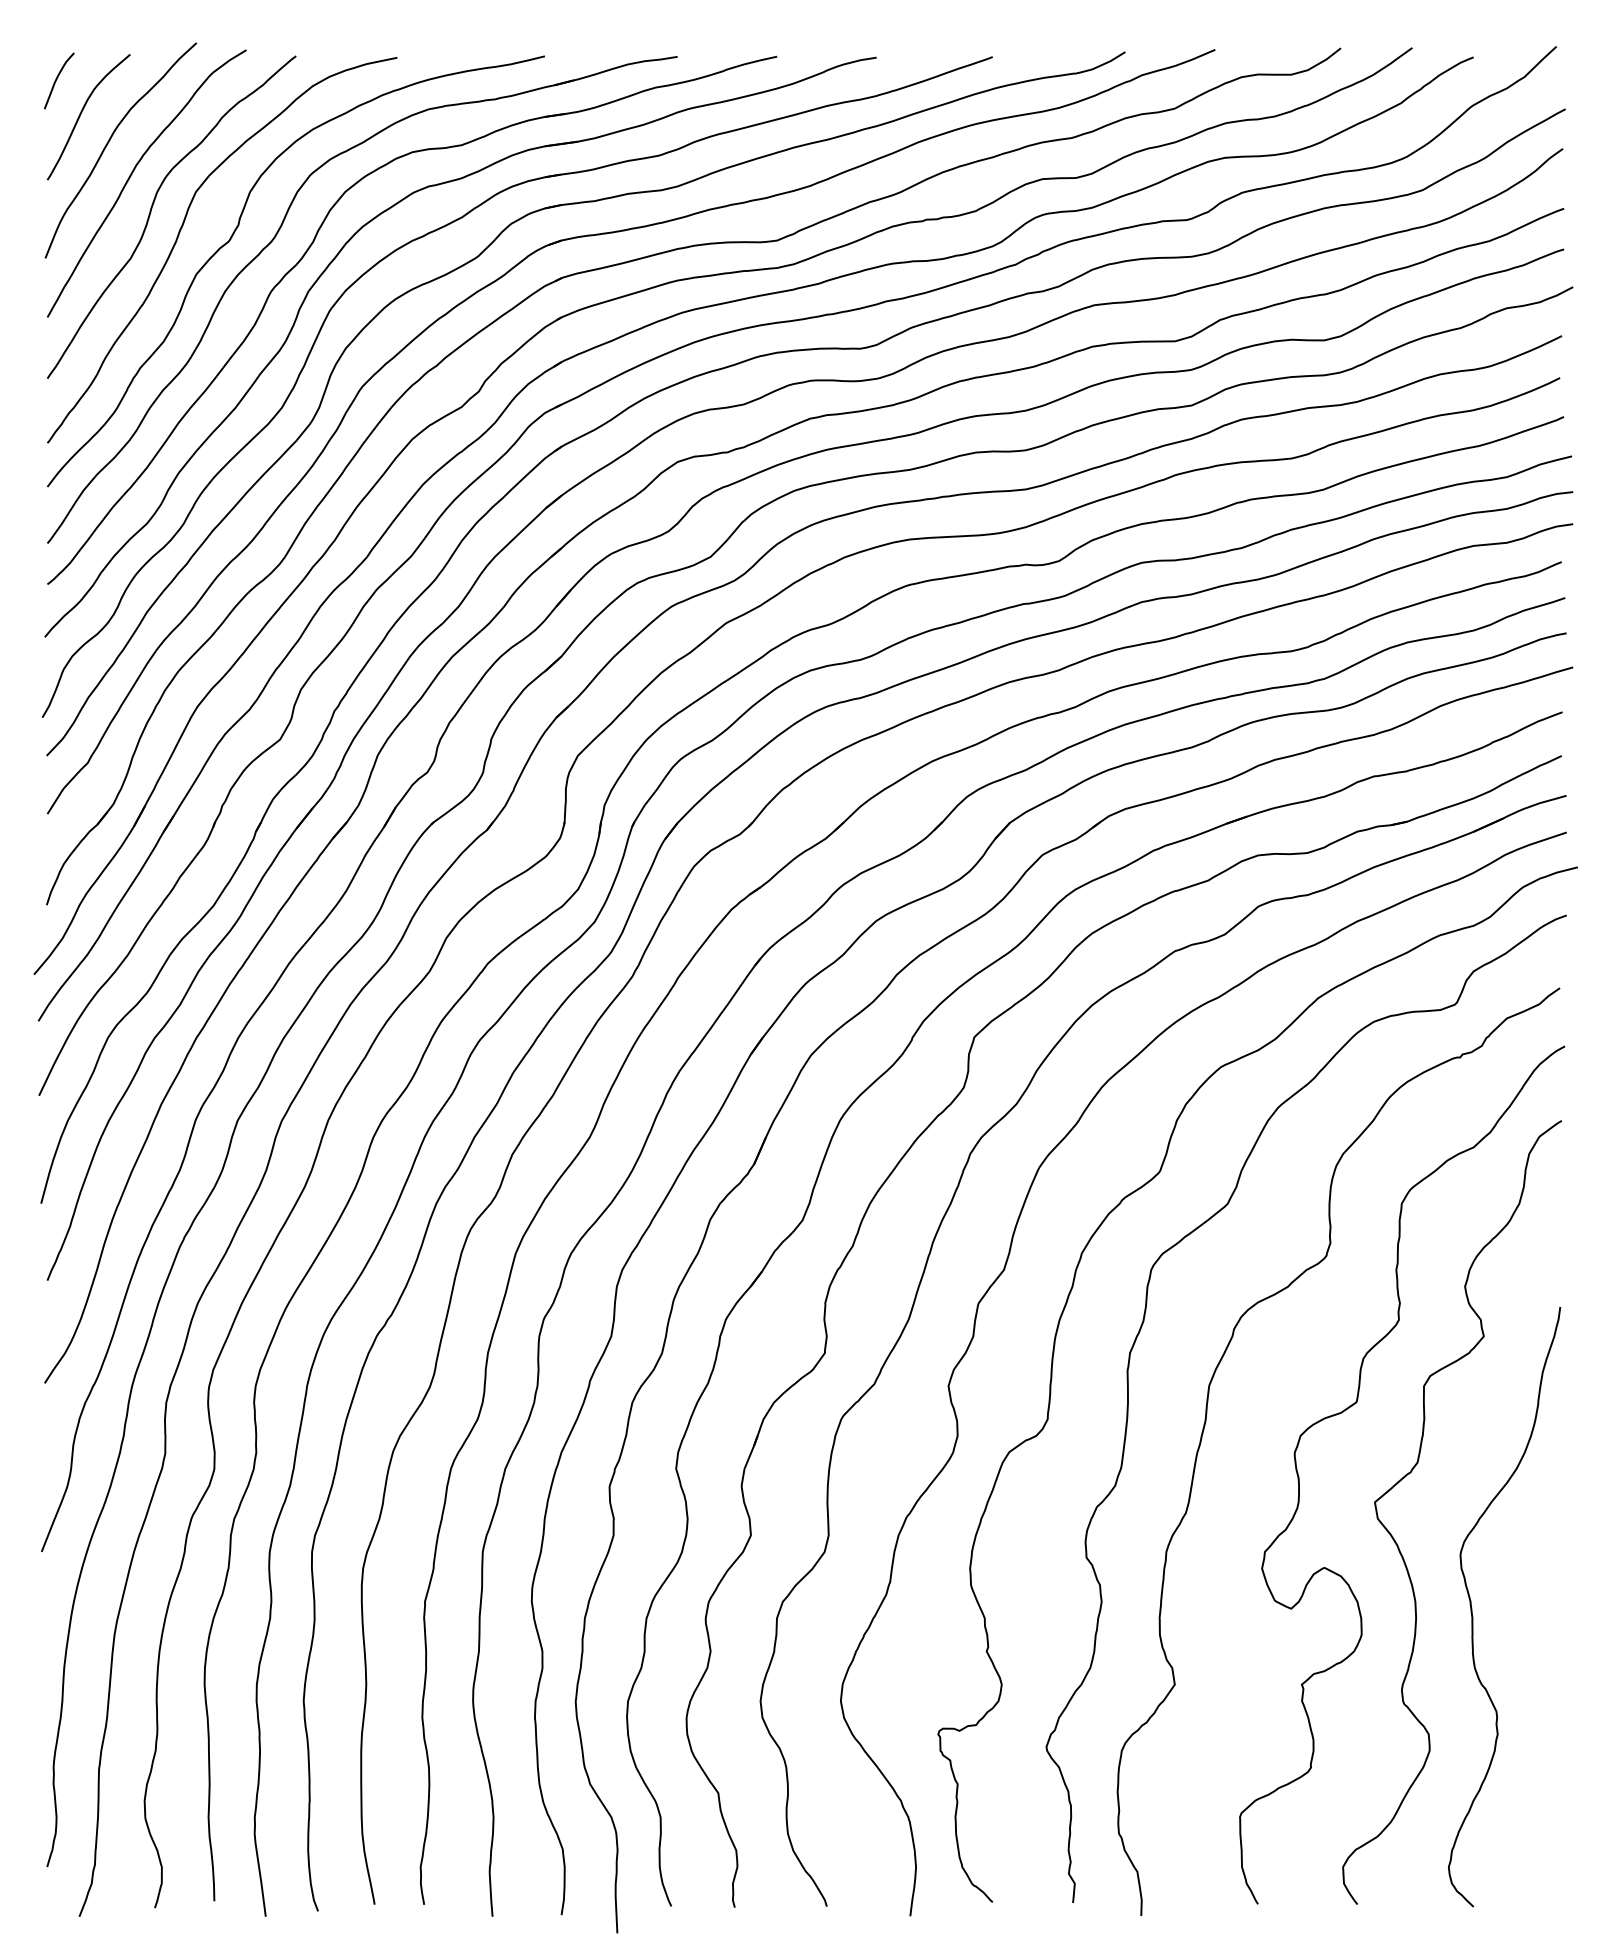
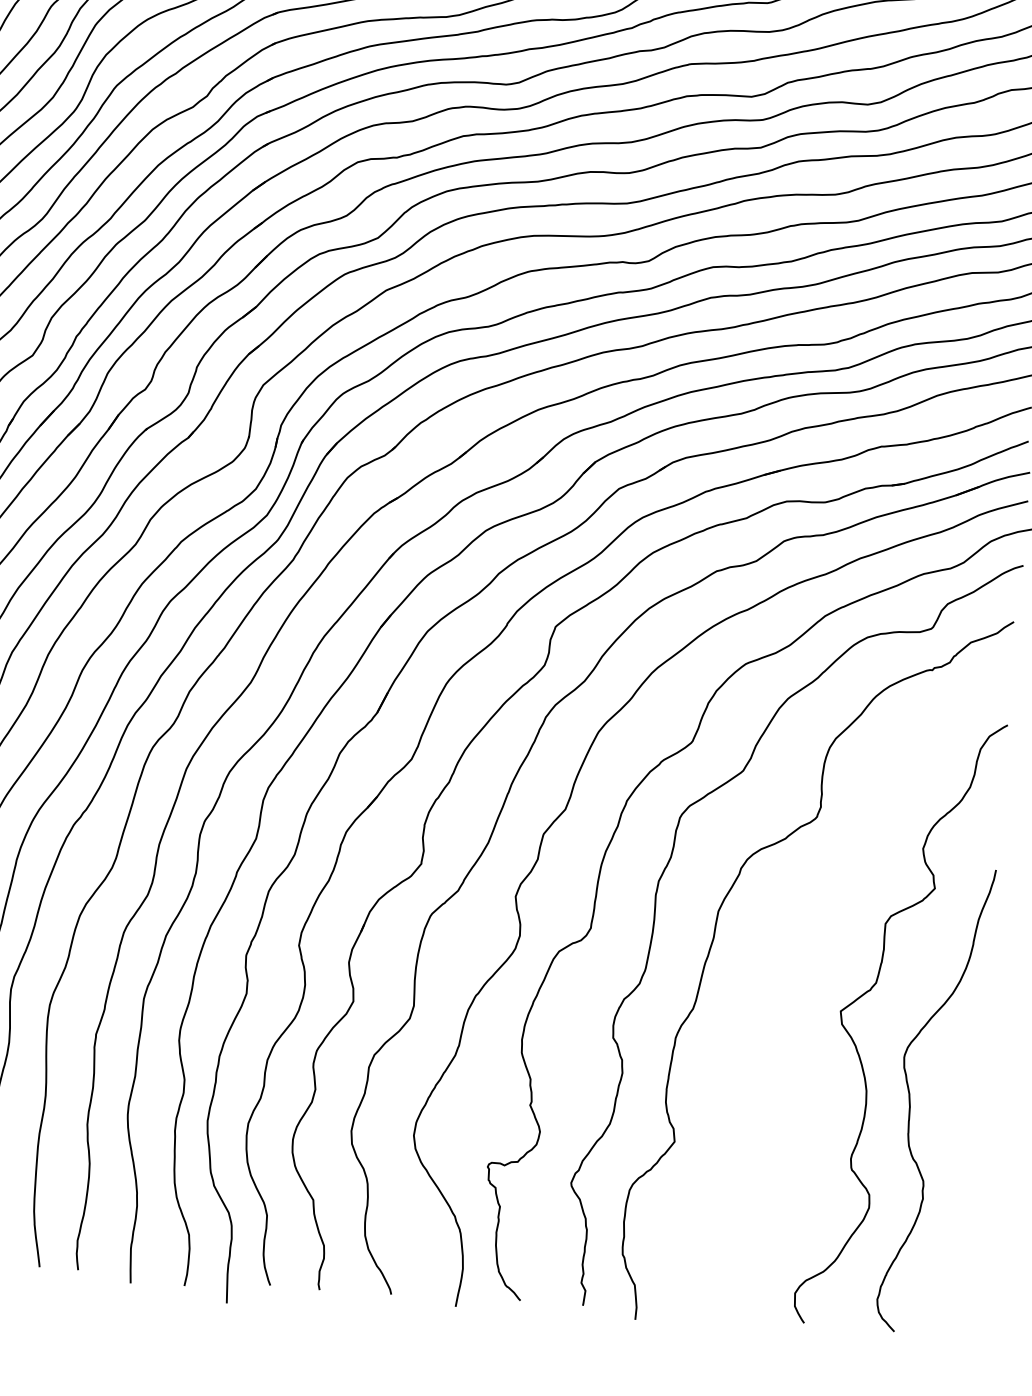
curve: (1355, 1404) -> (831, 934), removed

